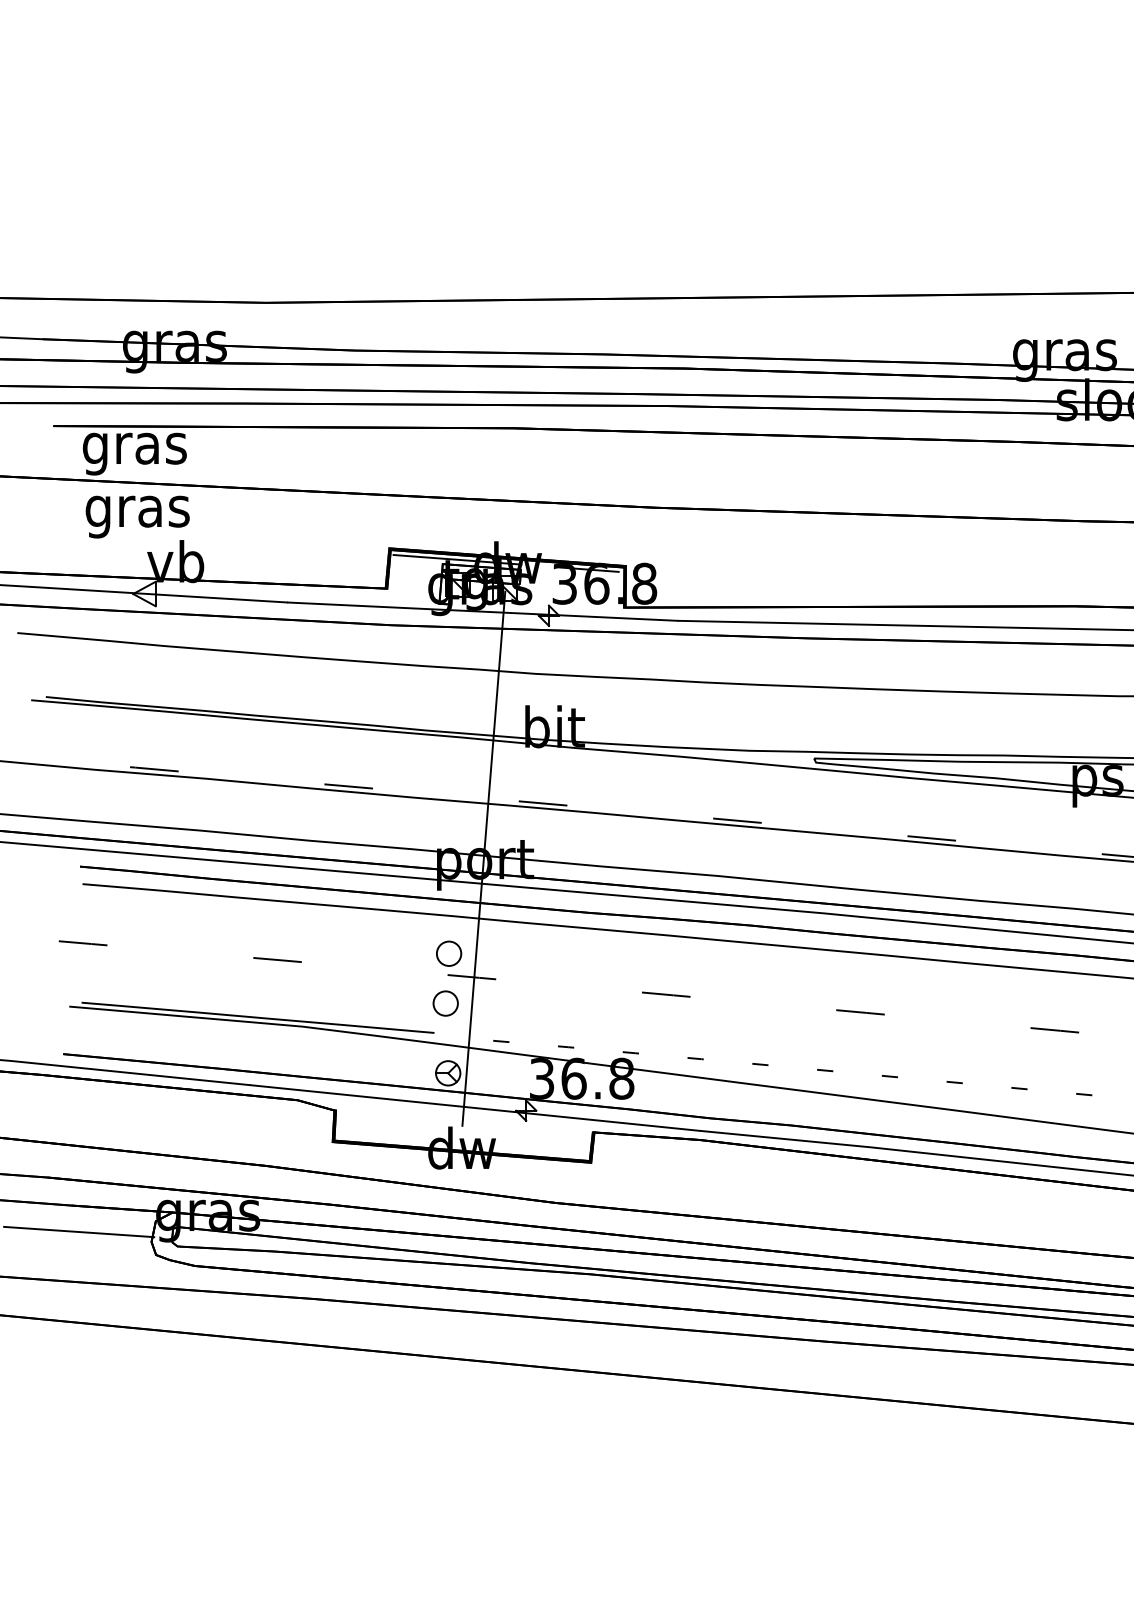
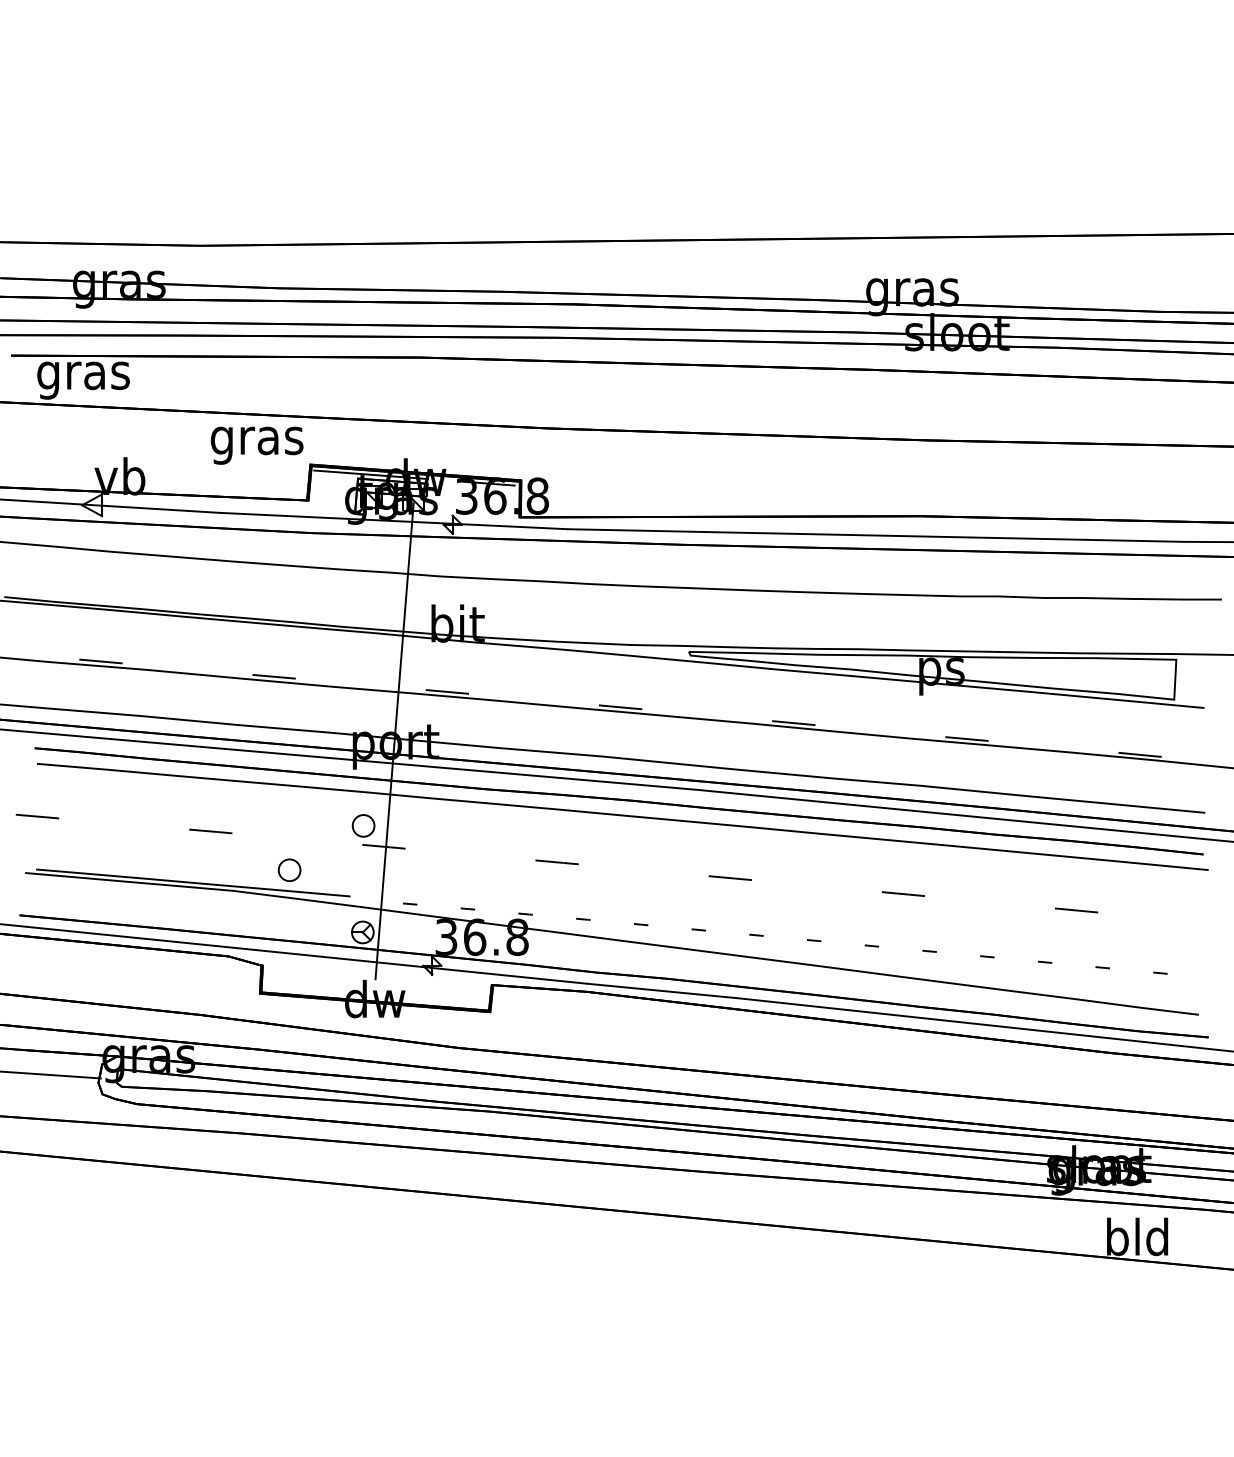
text: (137, 516) -> (256, 445), moved
part: (445, 1002) -> (289, 869), moved

